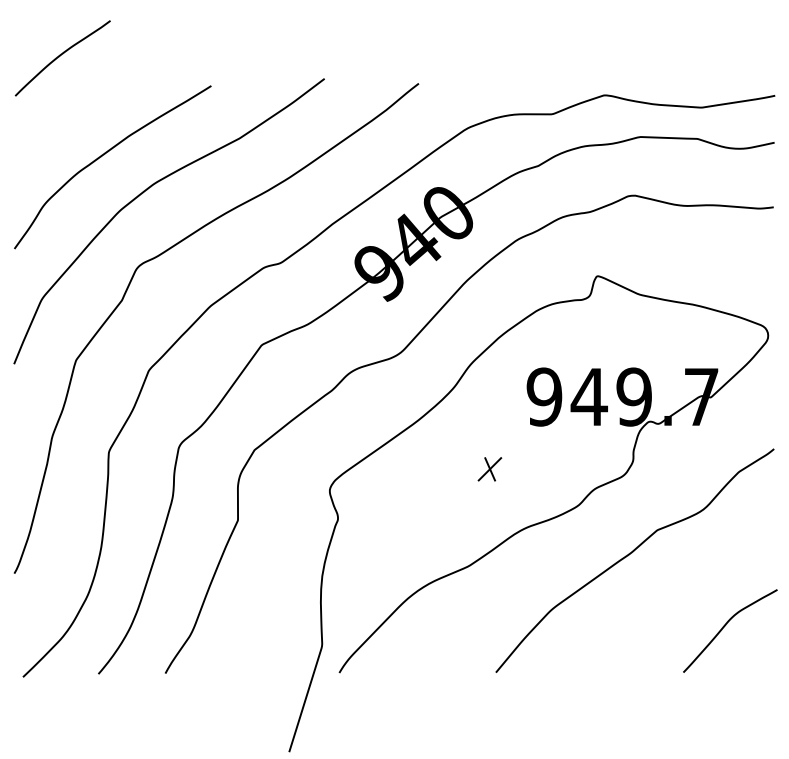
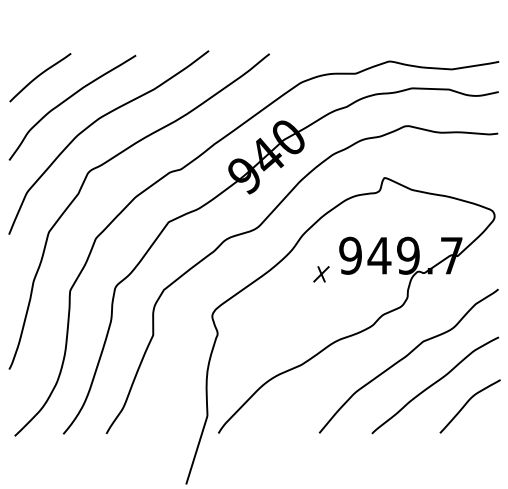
curve: (61, 56) -> (39, 76), moved
part: (490, 469) -> (321, 274), moved
curve: (674, 596) -> (434, 384), added

